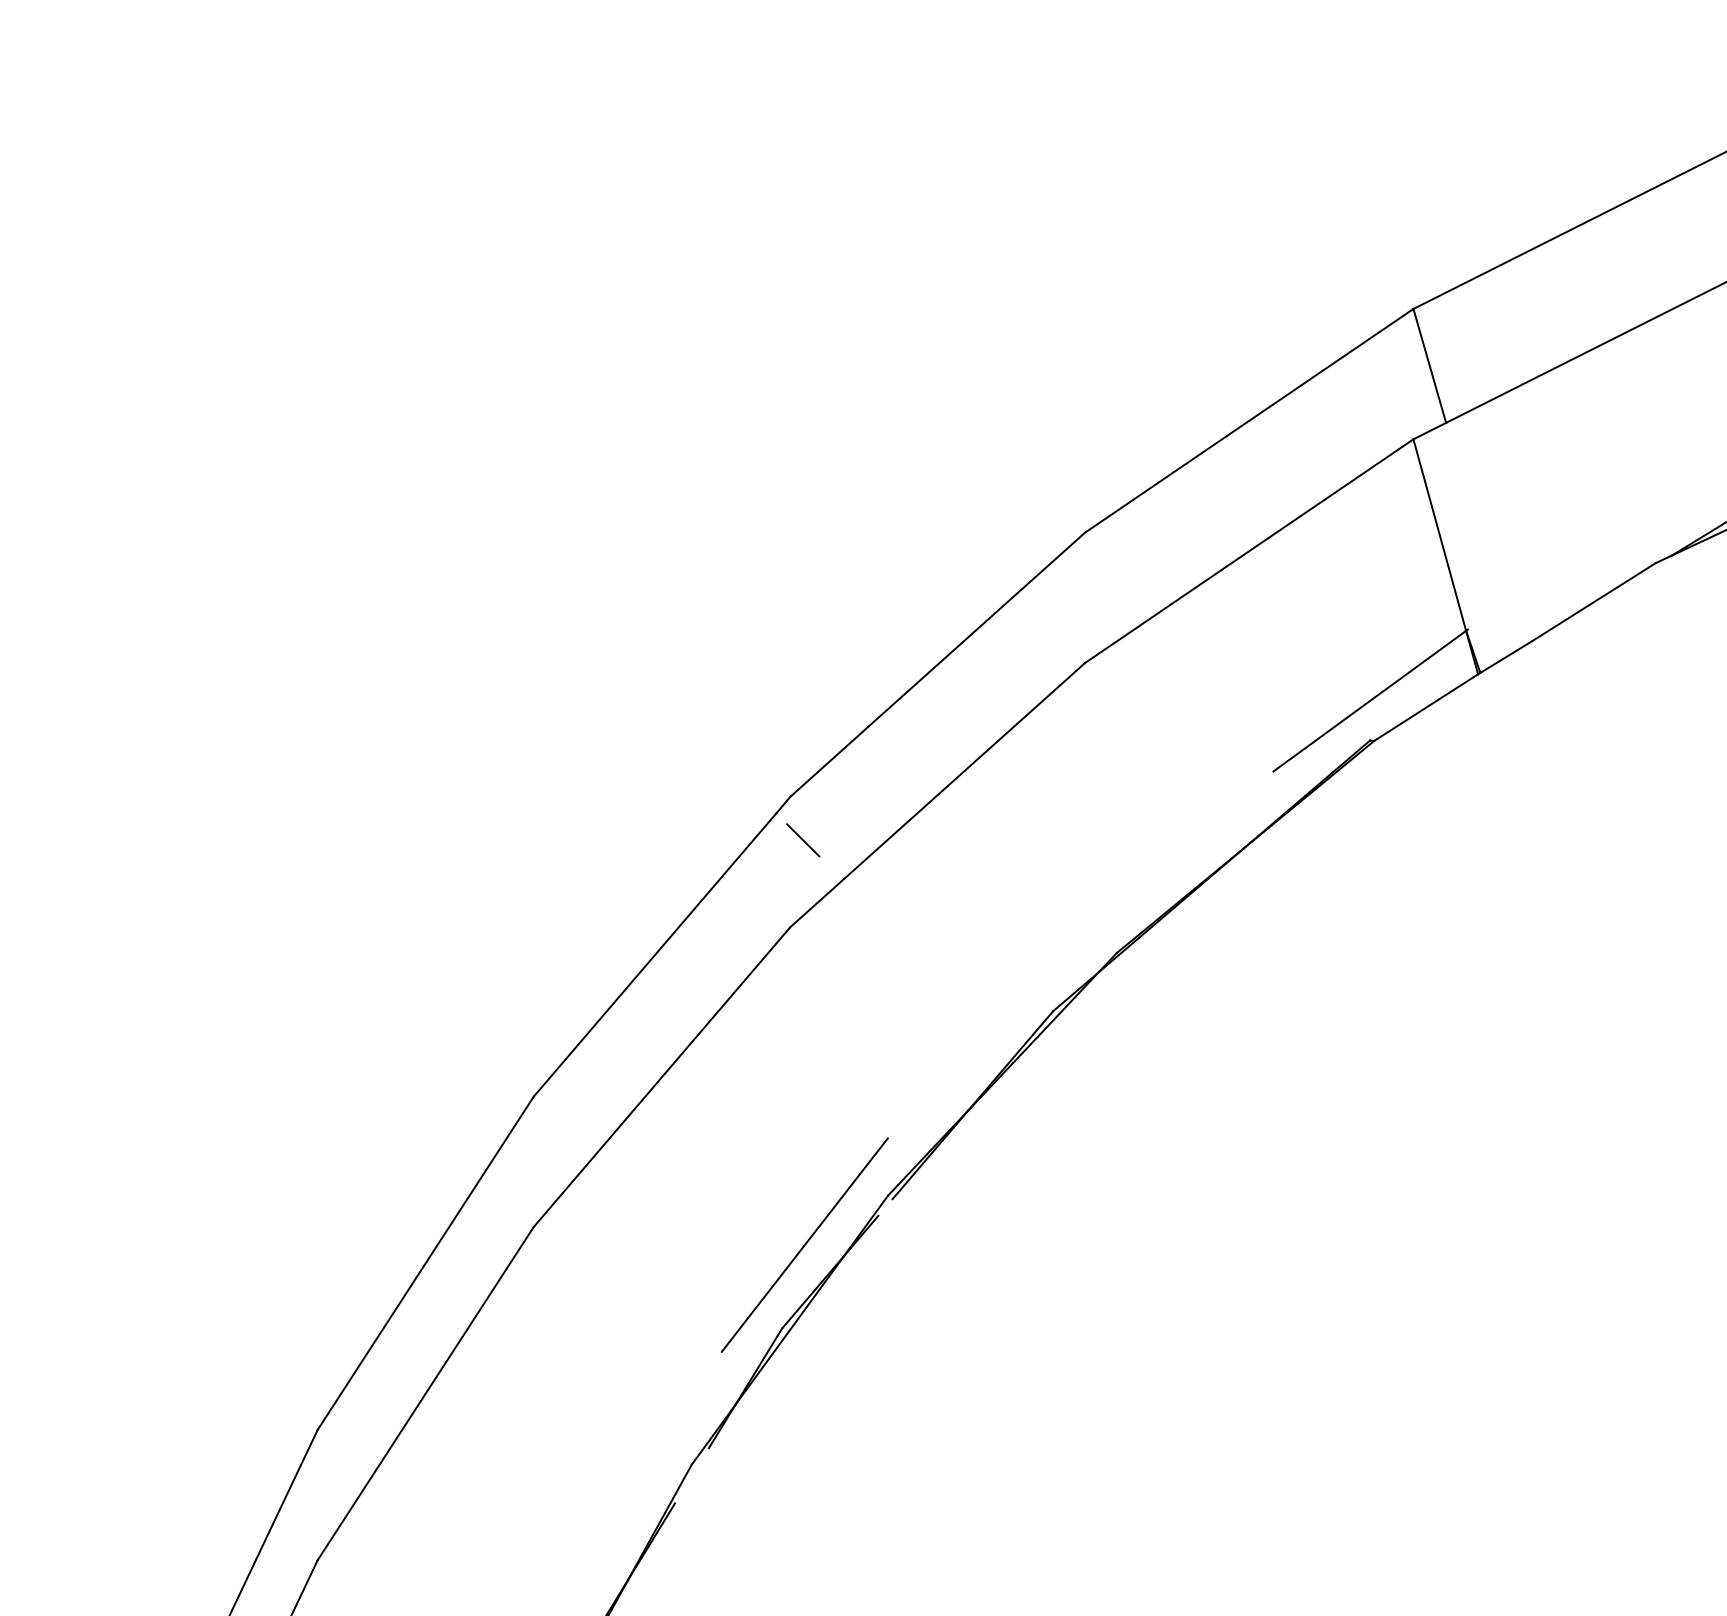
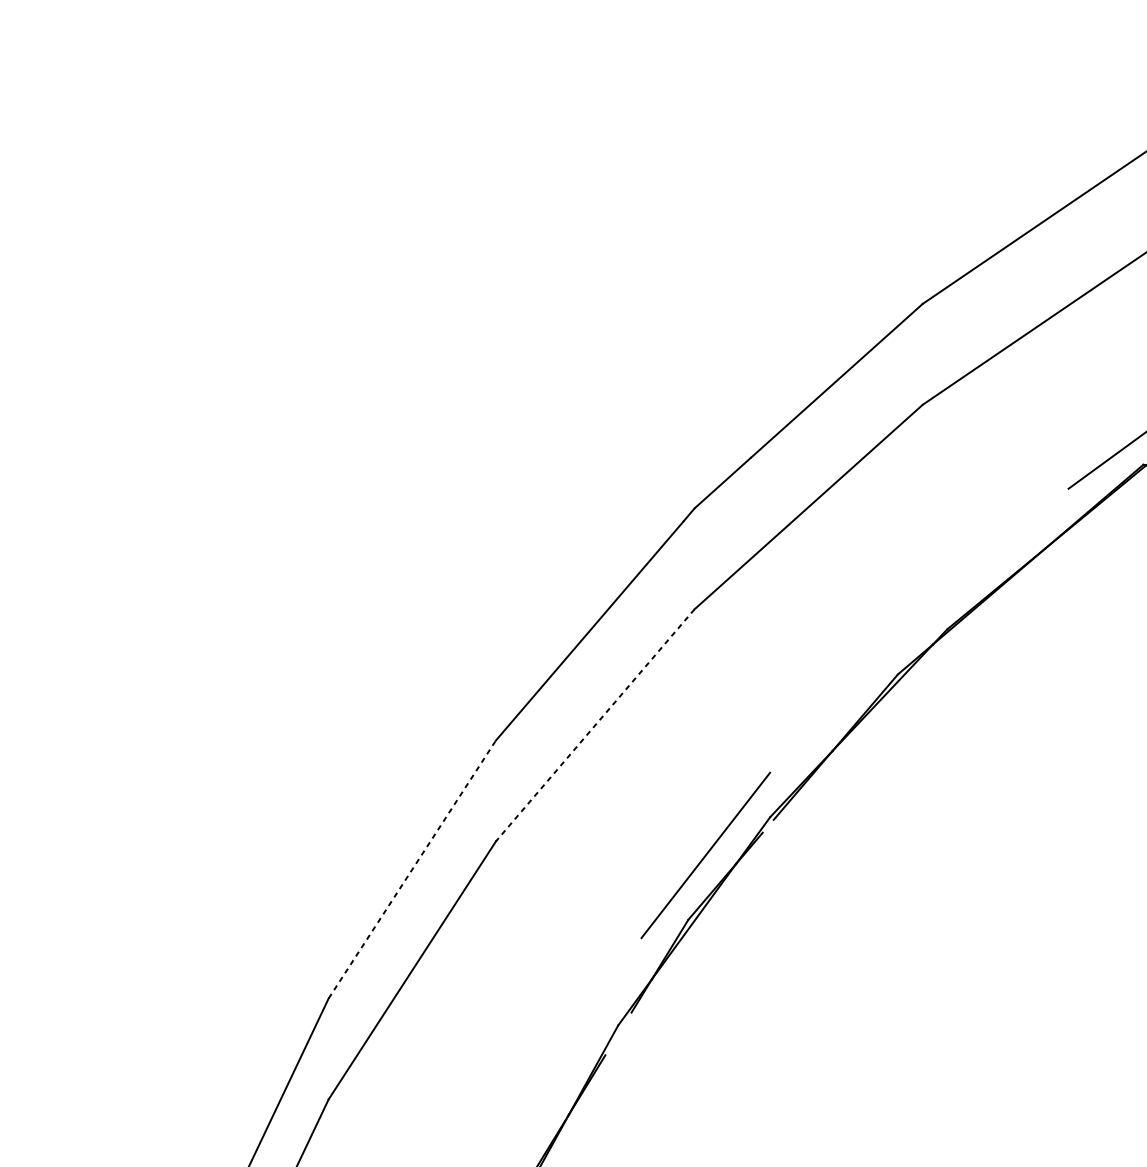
line: (803, 840) -> (704, 542), removed
line: (661, 1077) -> (594, 725), solid -> dashed
line: (425, 1263) -> (412, 869), solid -> dashed

